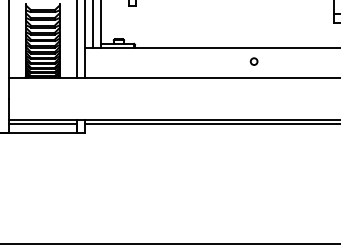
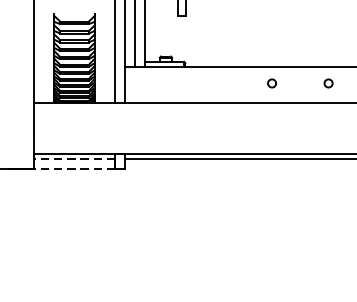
circle: (206, 61) -> (271, 83), added
line: (42, 124) -> (74, 159), solid -> dashed
line: (42, 132) -> (74, 168), solid -> dashed

